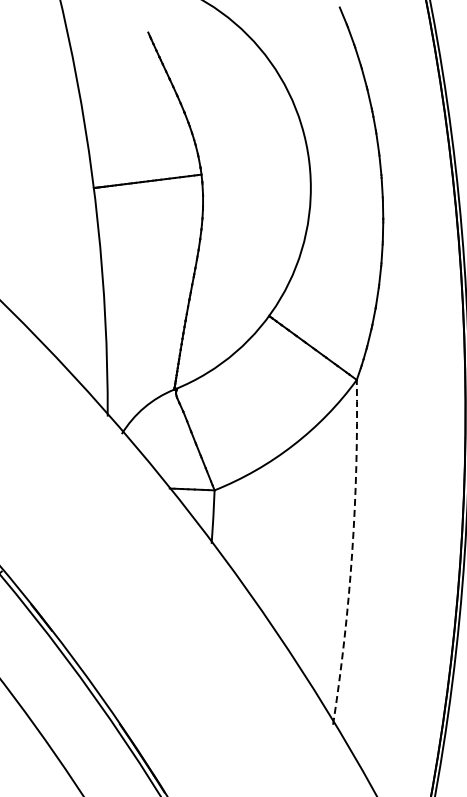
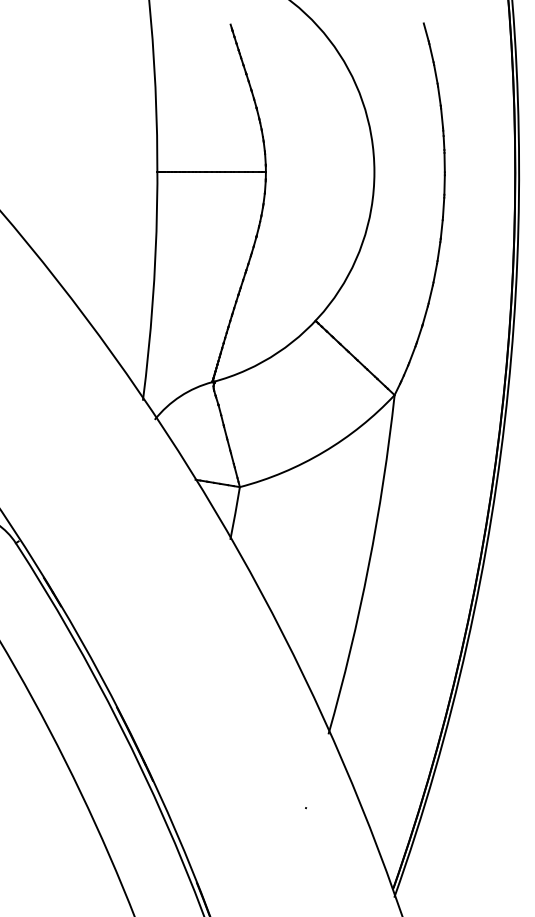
arc: (352, 553) -> (368, 566), dashed -> solid

